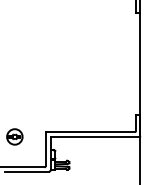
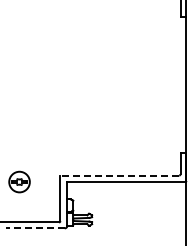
line: (90, 132) -> (119, 175), solid -> dashed
line: (26, 171) -> (34, 228), solid -> dashed

